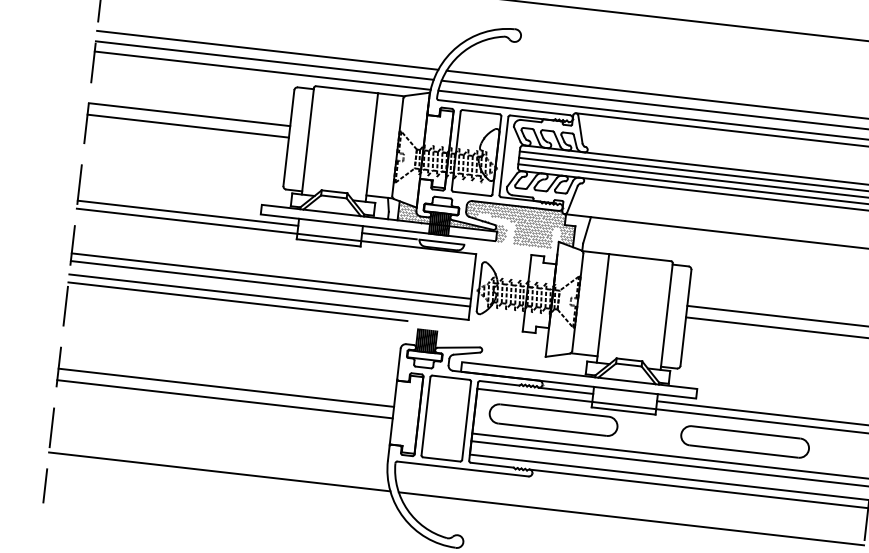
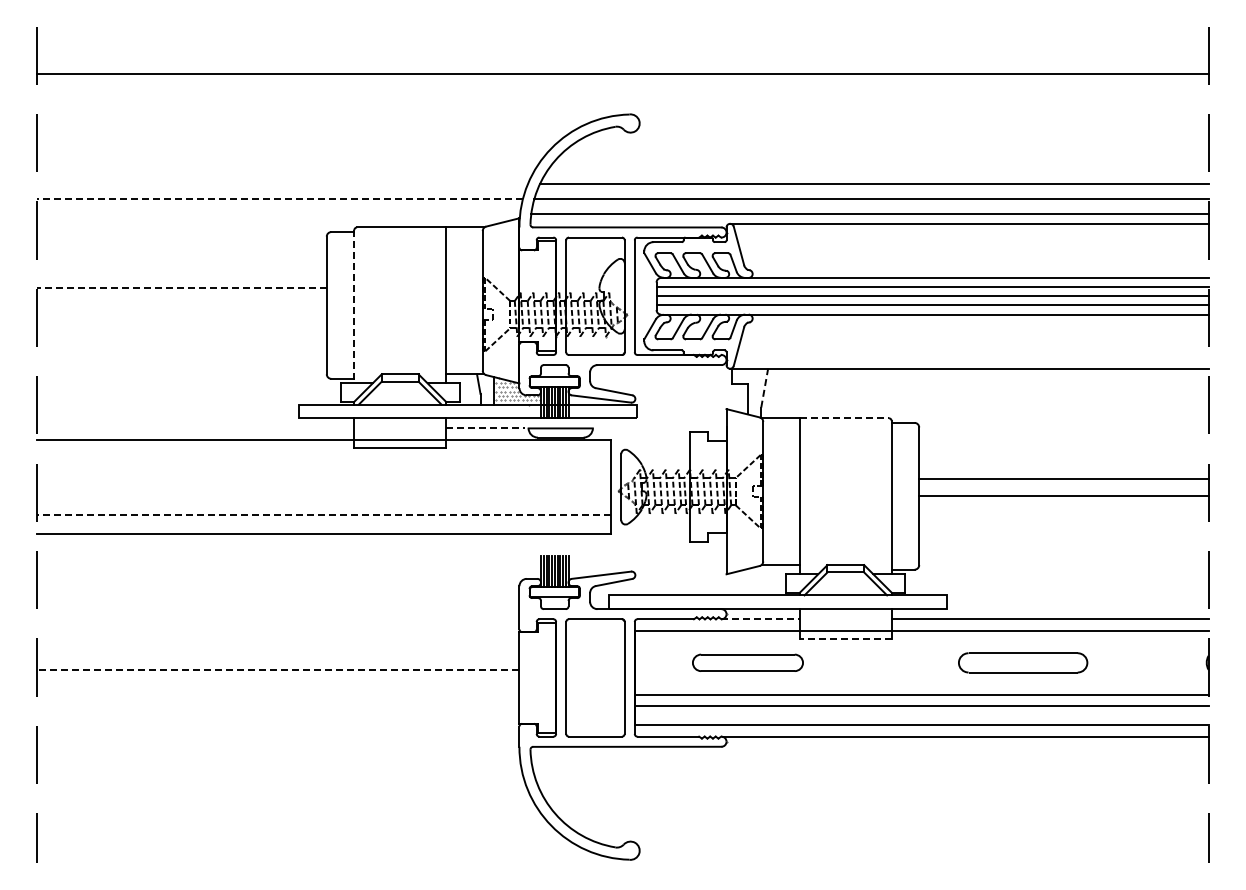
line: (267, 50) -> (282, 184), removed
line: (265, 60) -> (280, 199), solid -> dashed
line: (262, 70) -> (278, 214), removed
line: (189, 114) -> (182, 288), solid -> dashed
line: (187, 125) -> (181, 304), removed
line: (308, 141) -> (354, 306), solid -> dashed
line: (187, 213) -> (195, 428), removed
hatch: (512, 224) -> (657, 391), removed
line: (586, 230) -> (764, 388), solid -> dashed
line: (389, 236) -> (485, 428), solid -> dashed
line: (640, 257) -> (844, 418), solid -> dashed
line: (271, 276) -> (324, 504), removed
line: (270, 284) -> (324, 515), solid -> dashed
line: (237, 301) -> (280, 545), removed
line: (225, 387) -> (277, 669), solid -> dashed
line: (566, 391) -> (761, 619), solid -> dashed
line: (225, 399) -> (278, 686), removed
line: (623, 410) -> (845, 638), solid -> dashed
part: (553, 419) -> (747, 662), size x0.6
part: (744, 441) -> (1022, 662), size x0.7
line: (219, 472) -> (282, 790), removed
line: (630, 518) -> (873, 790), removed

